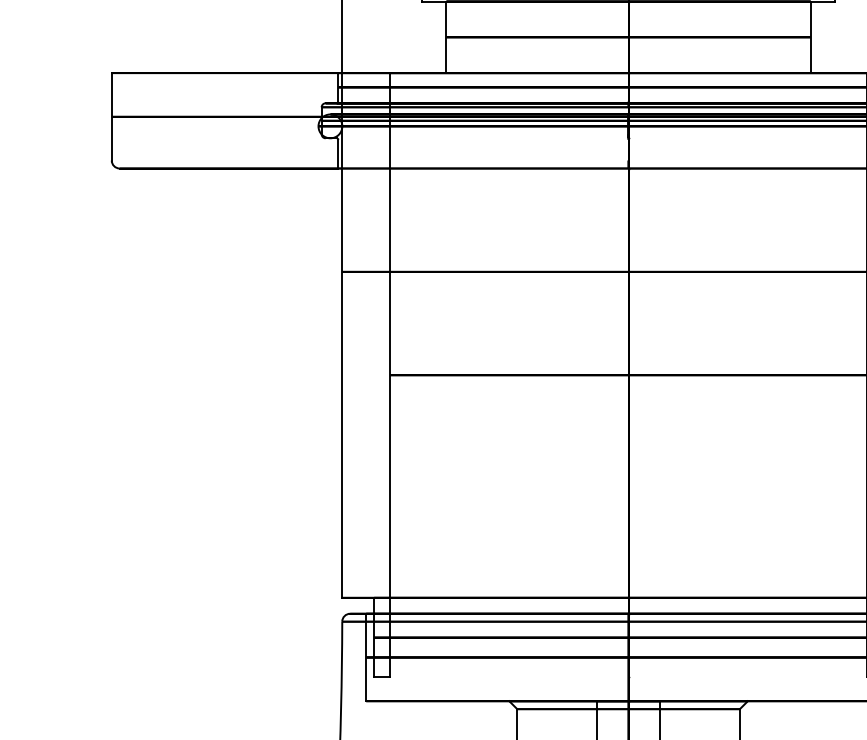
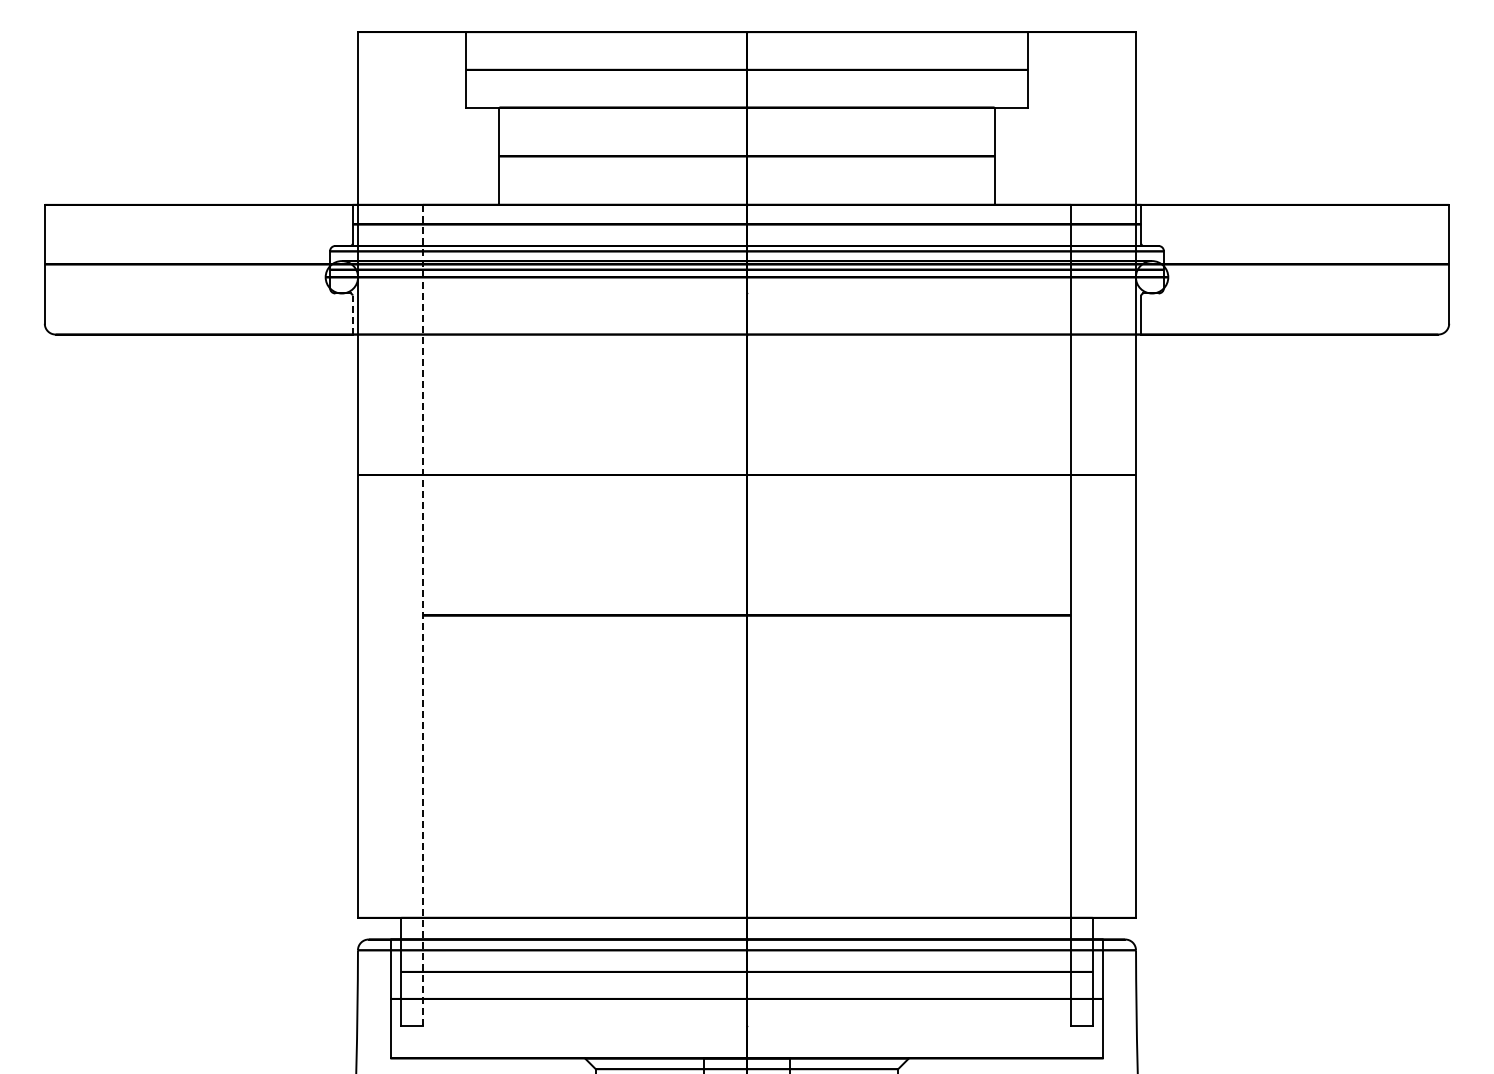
line: (338, 153) -> (352, 314), solid -> dashed
line: (389, 375) -> (422, 615), solid -> dashed

